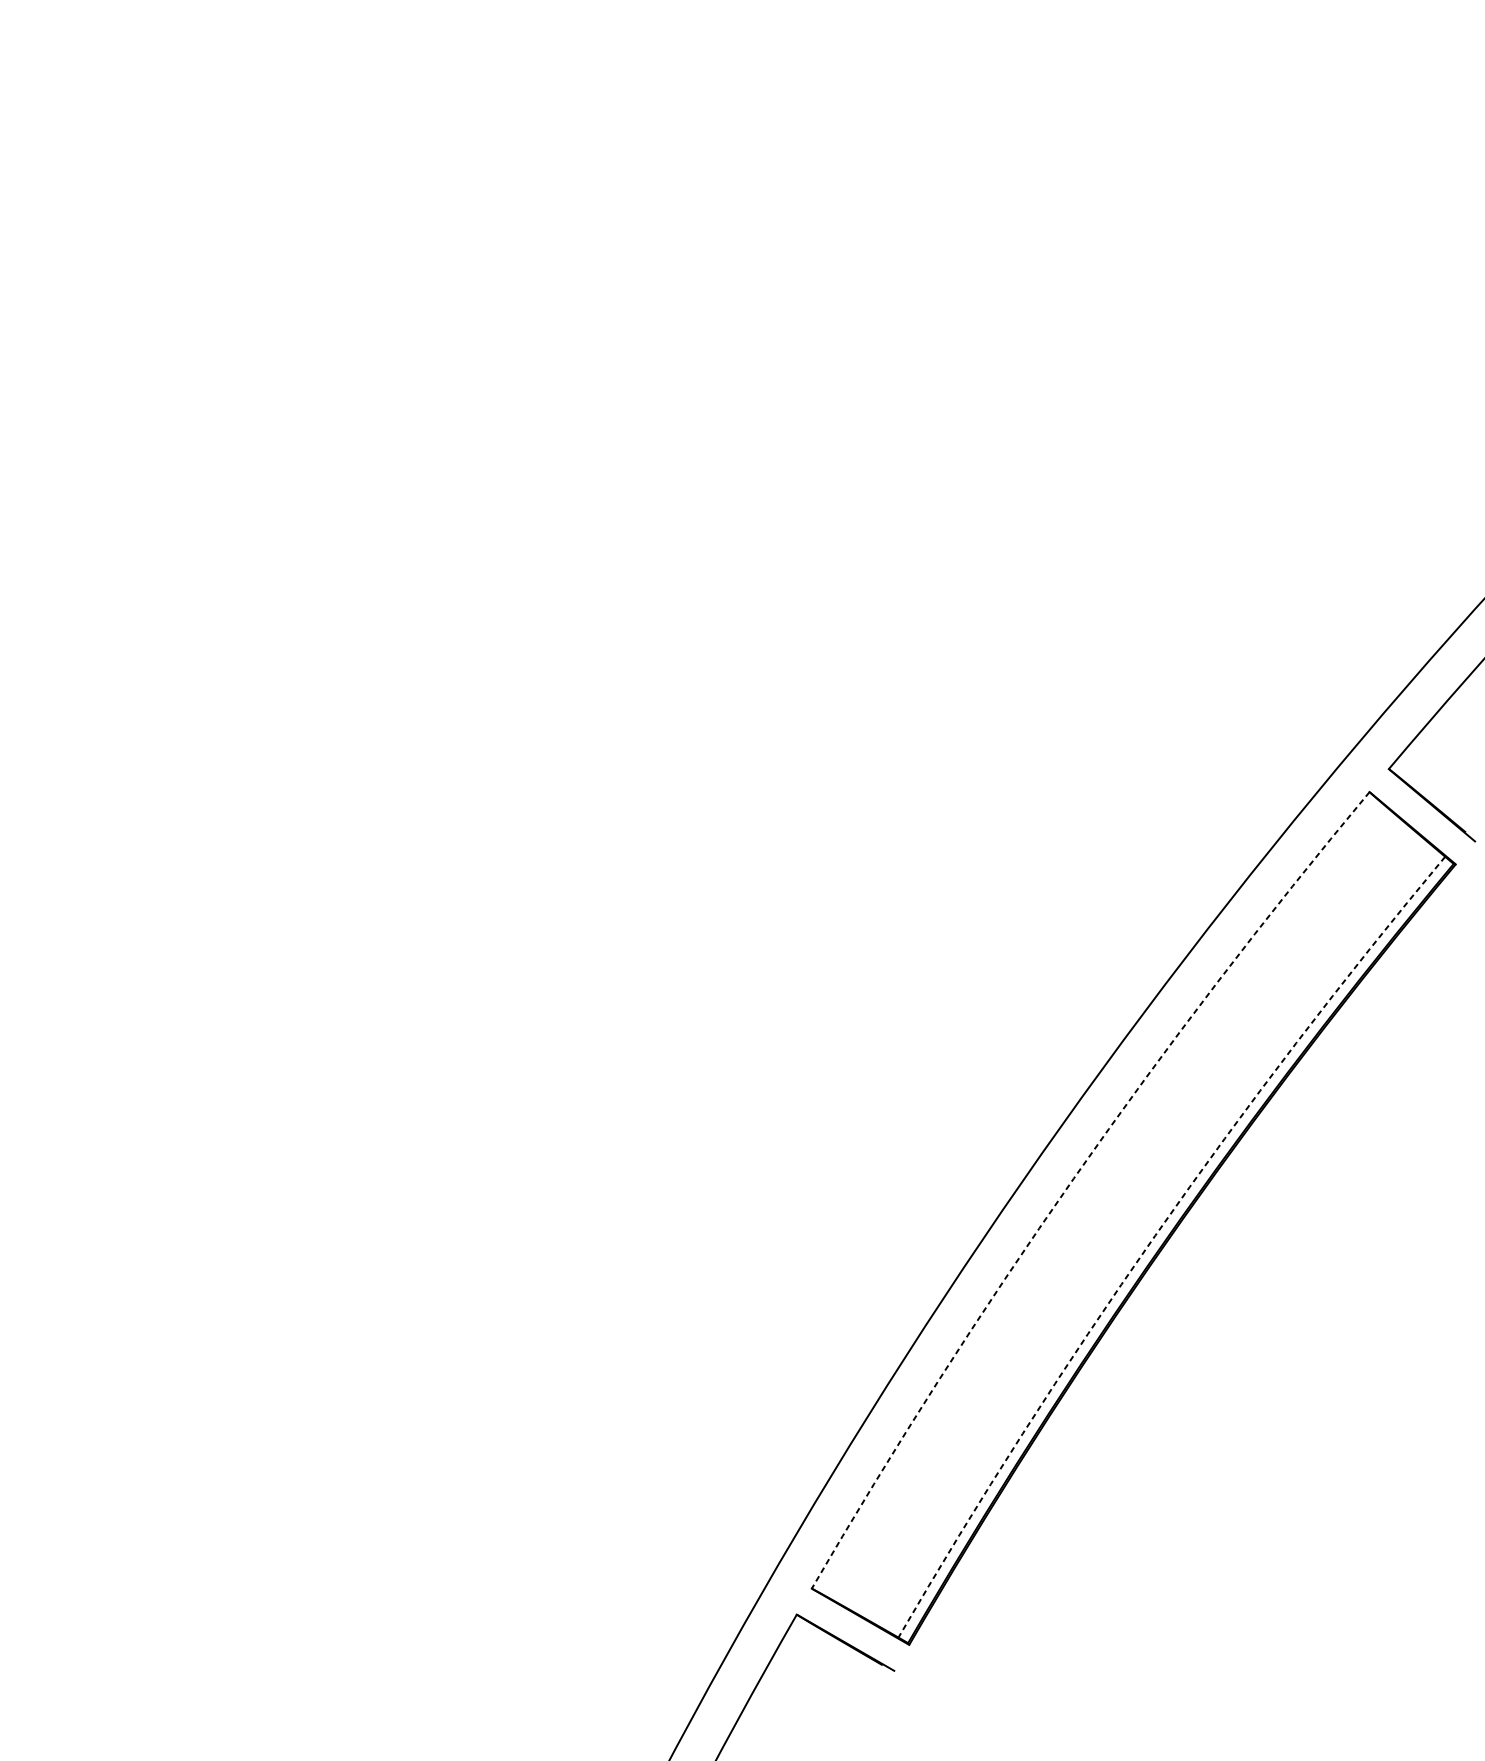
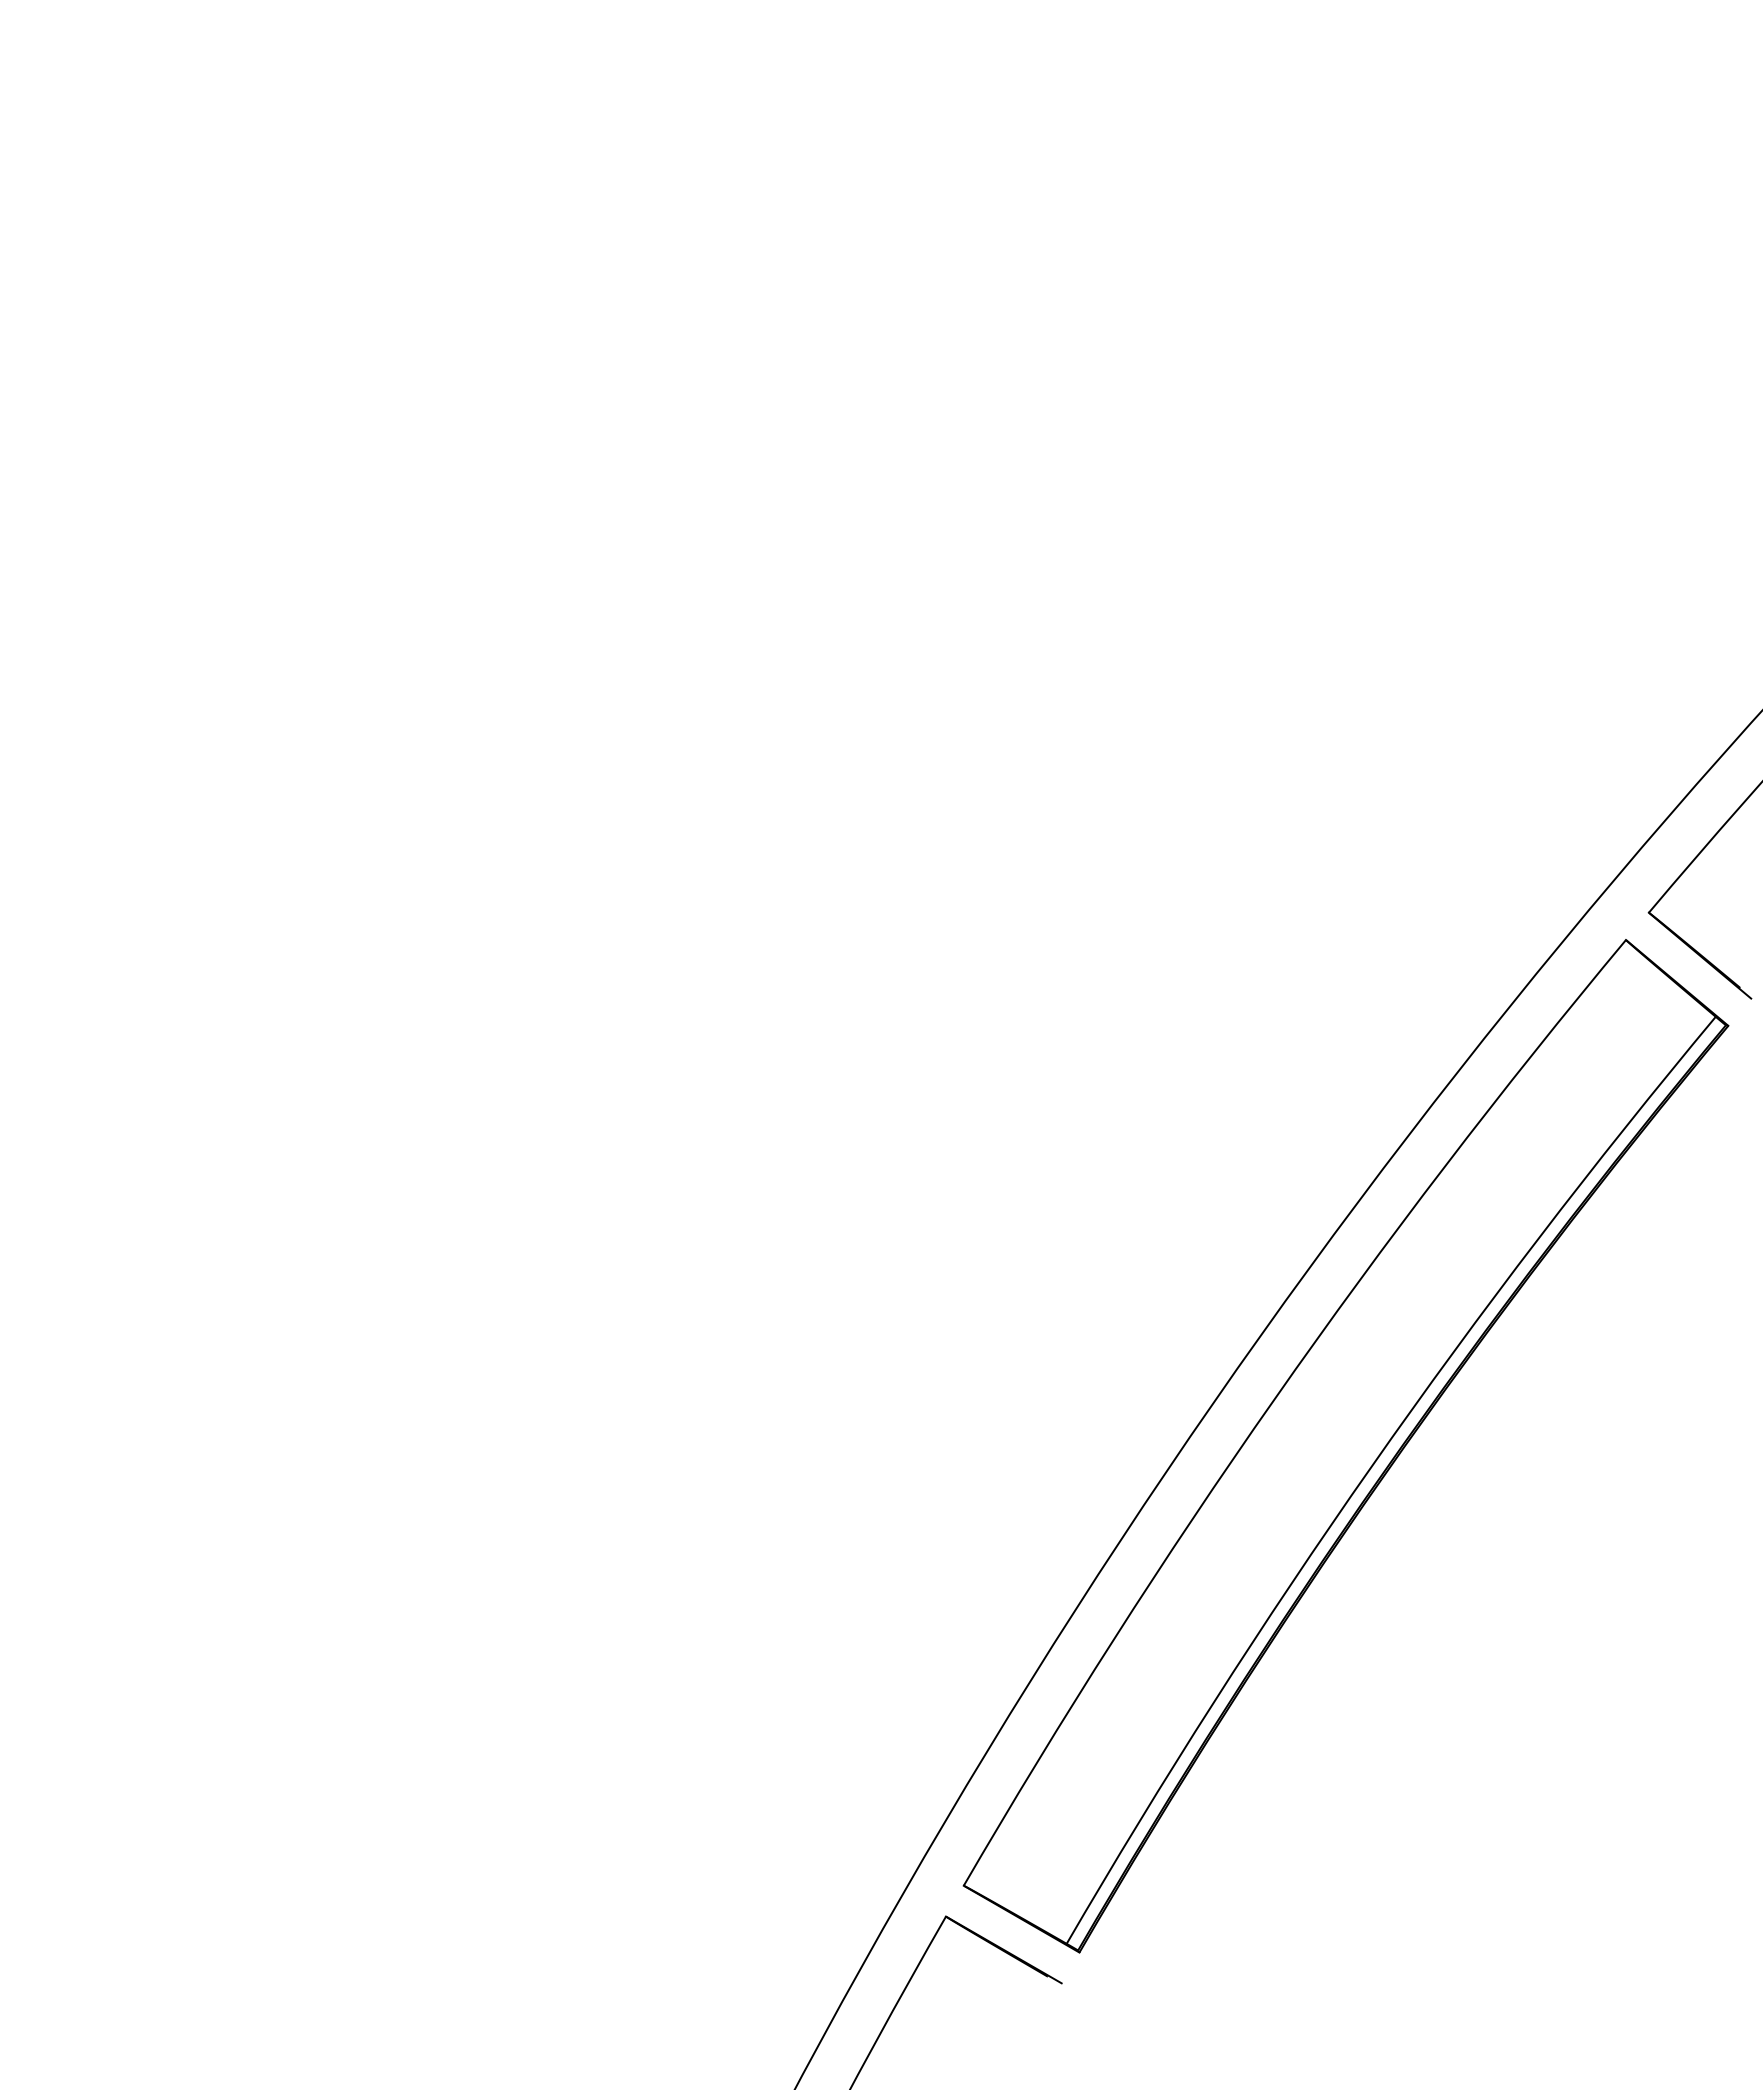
arc: (1073, 1178) -> (1274, 1398), dashed -> solid
arc: (1155, 1235) -> (1371, 1466), dashed -> solid

